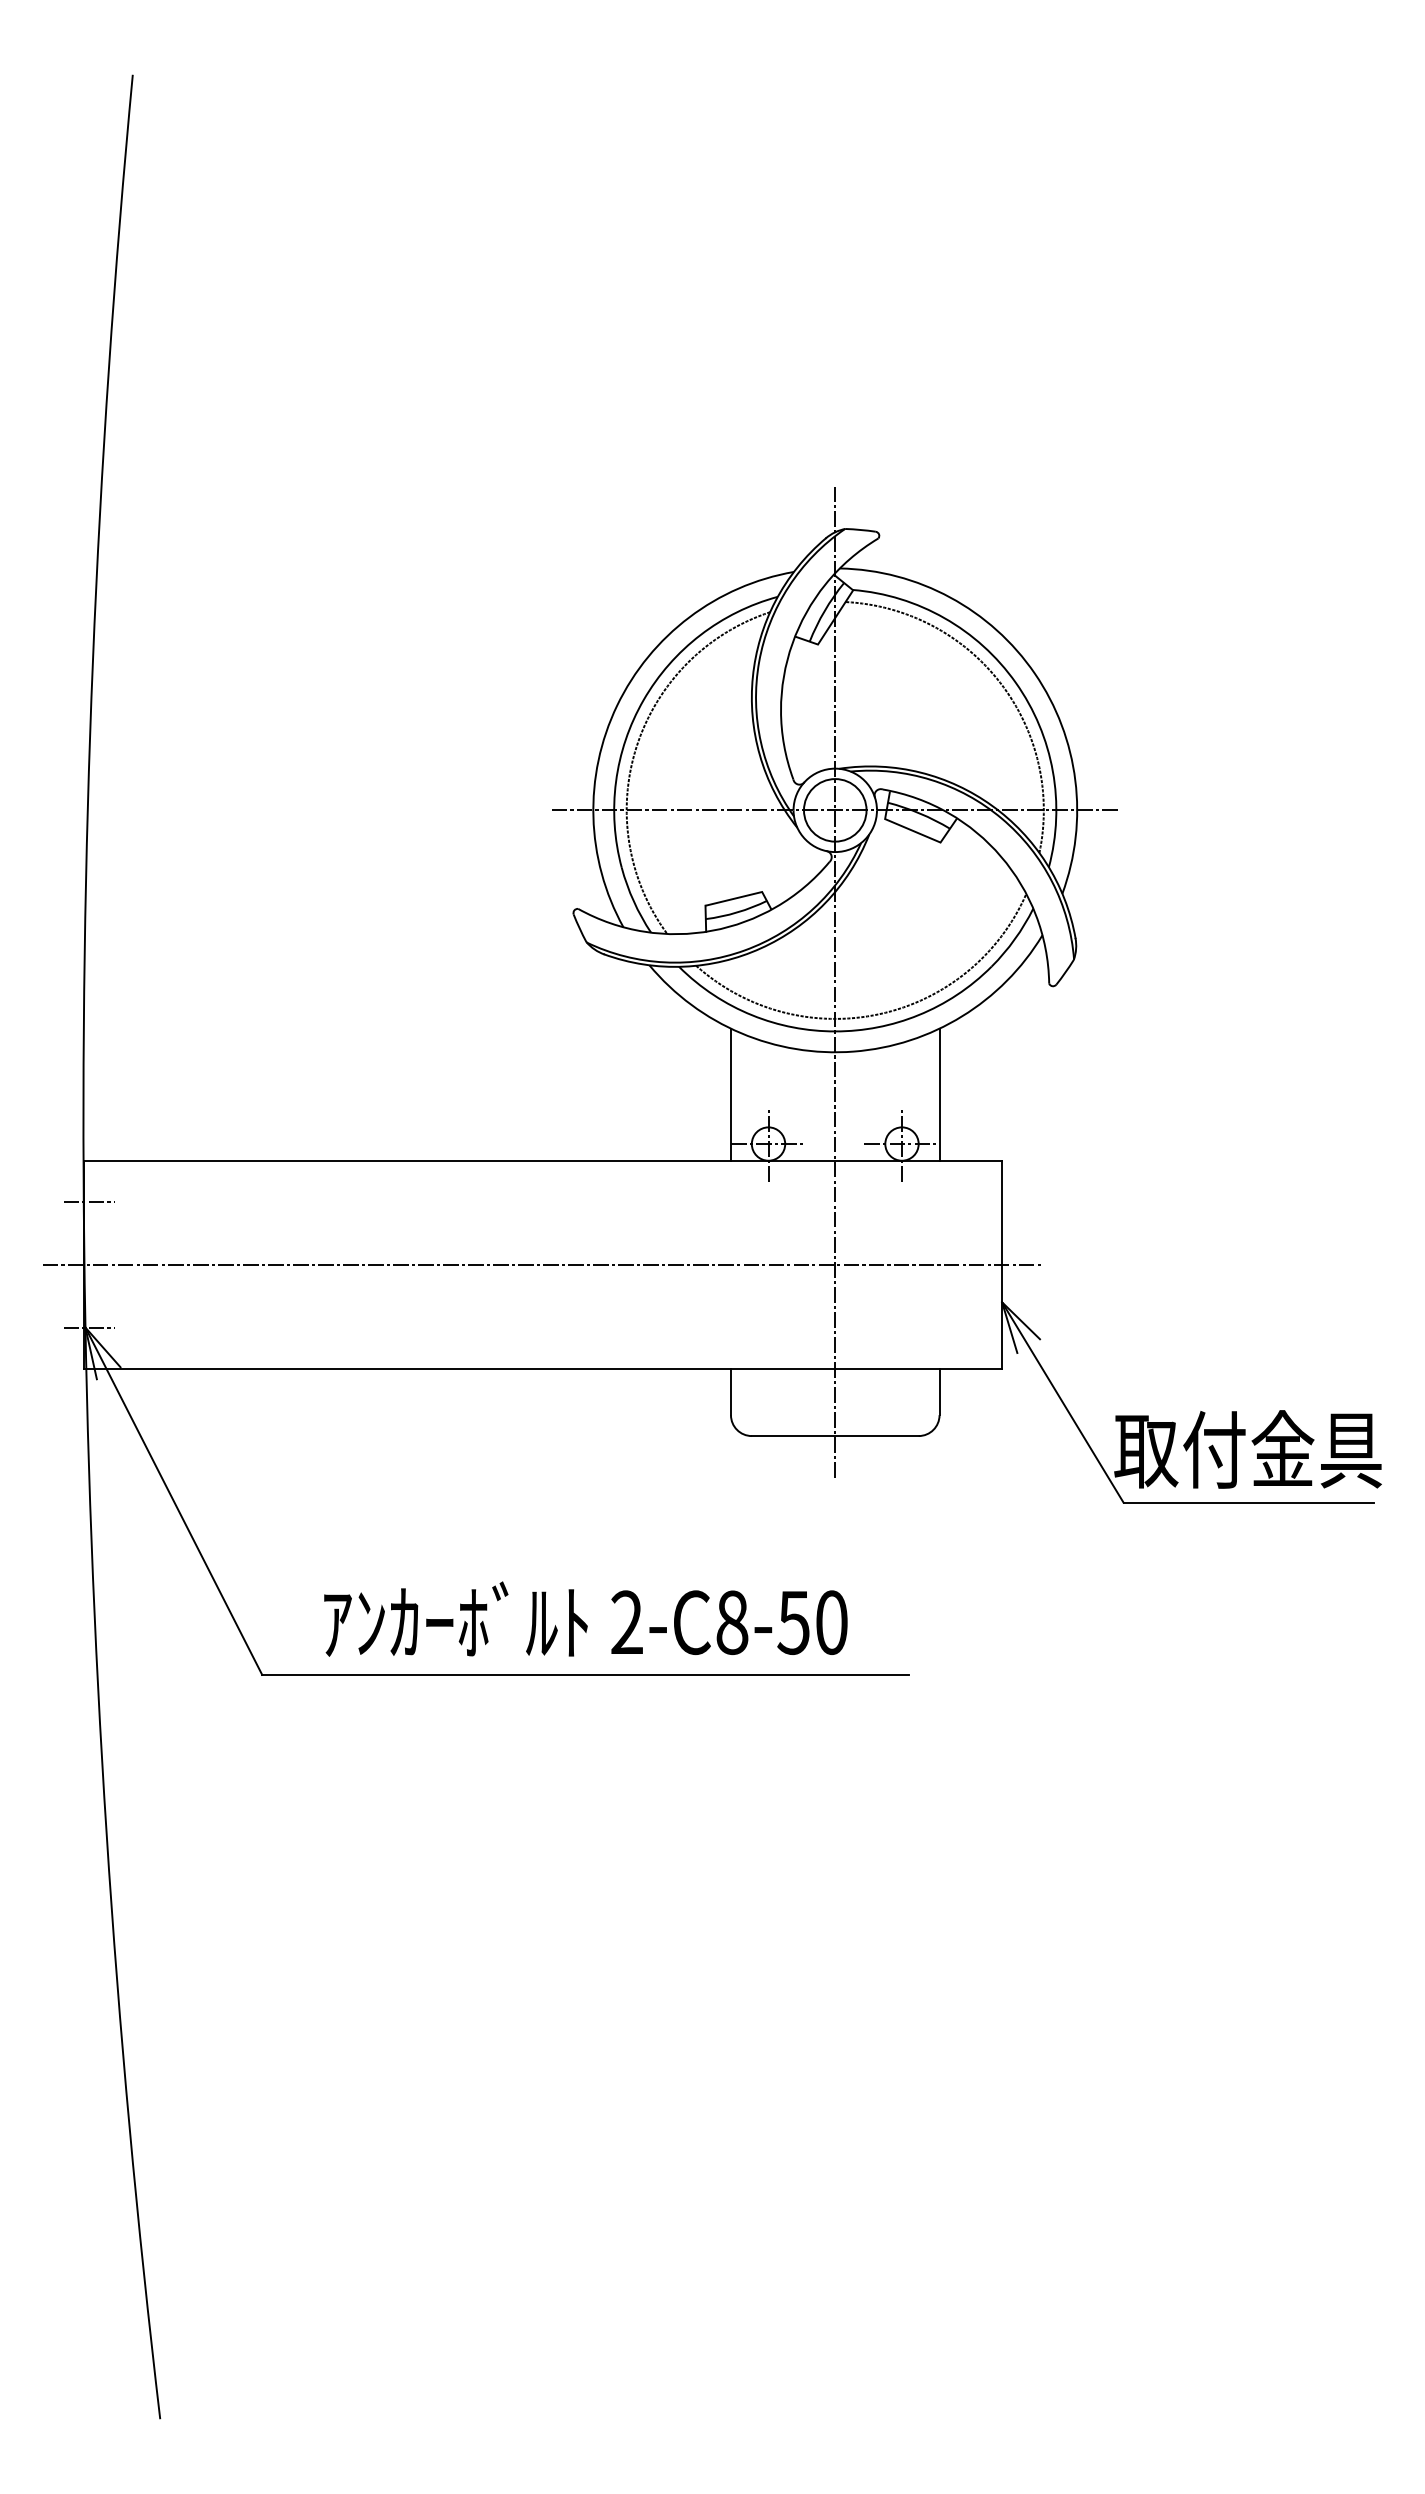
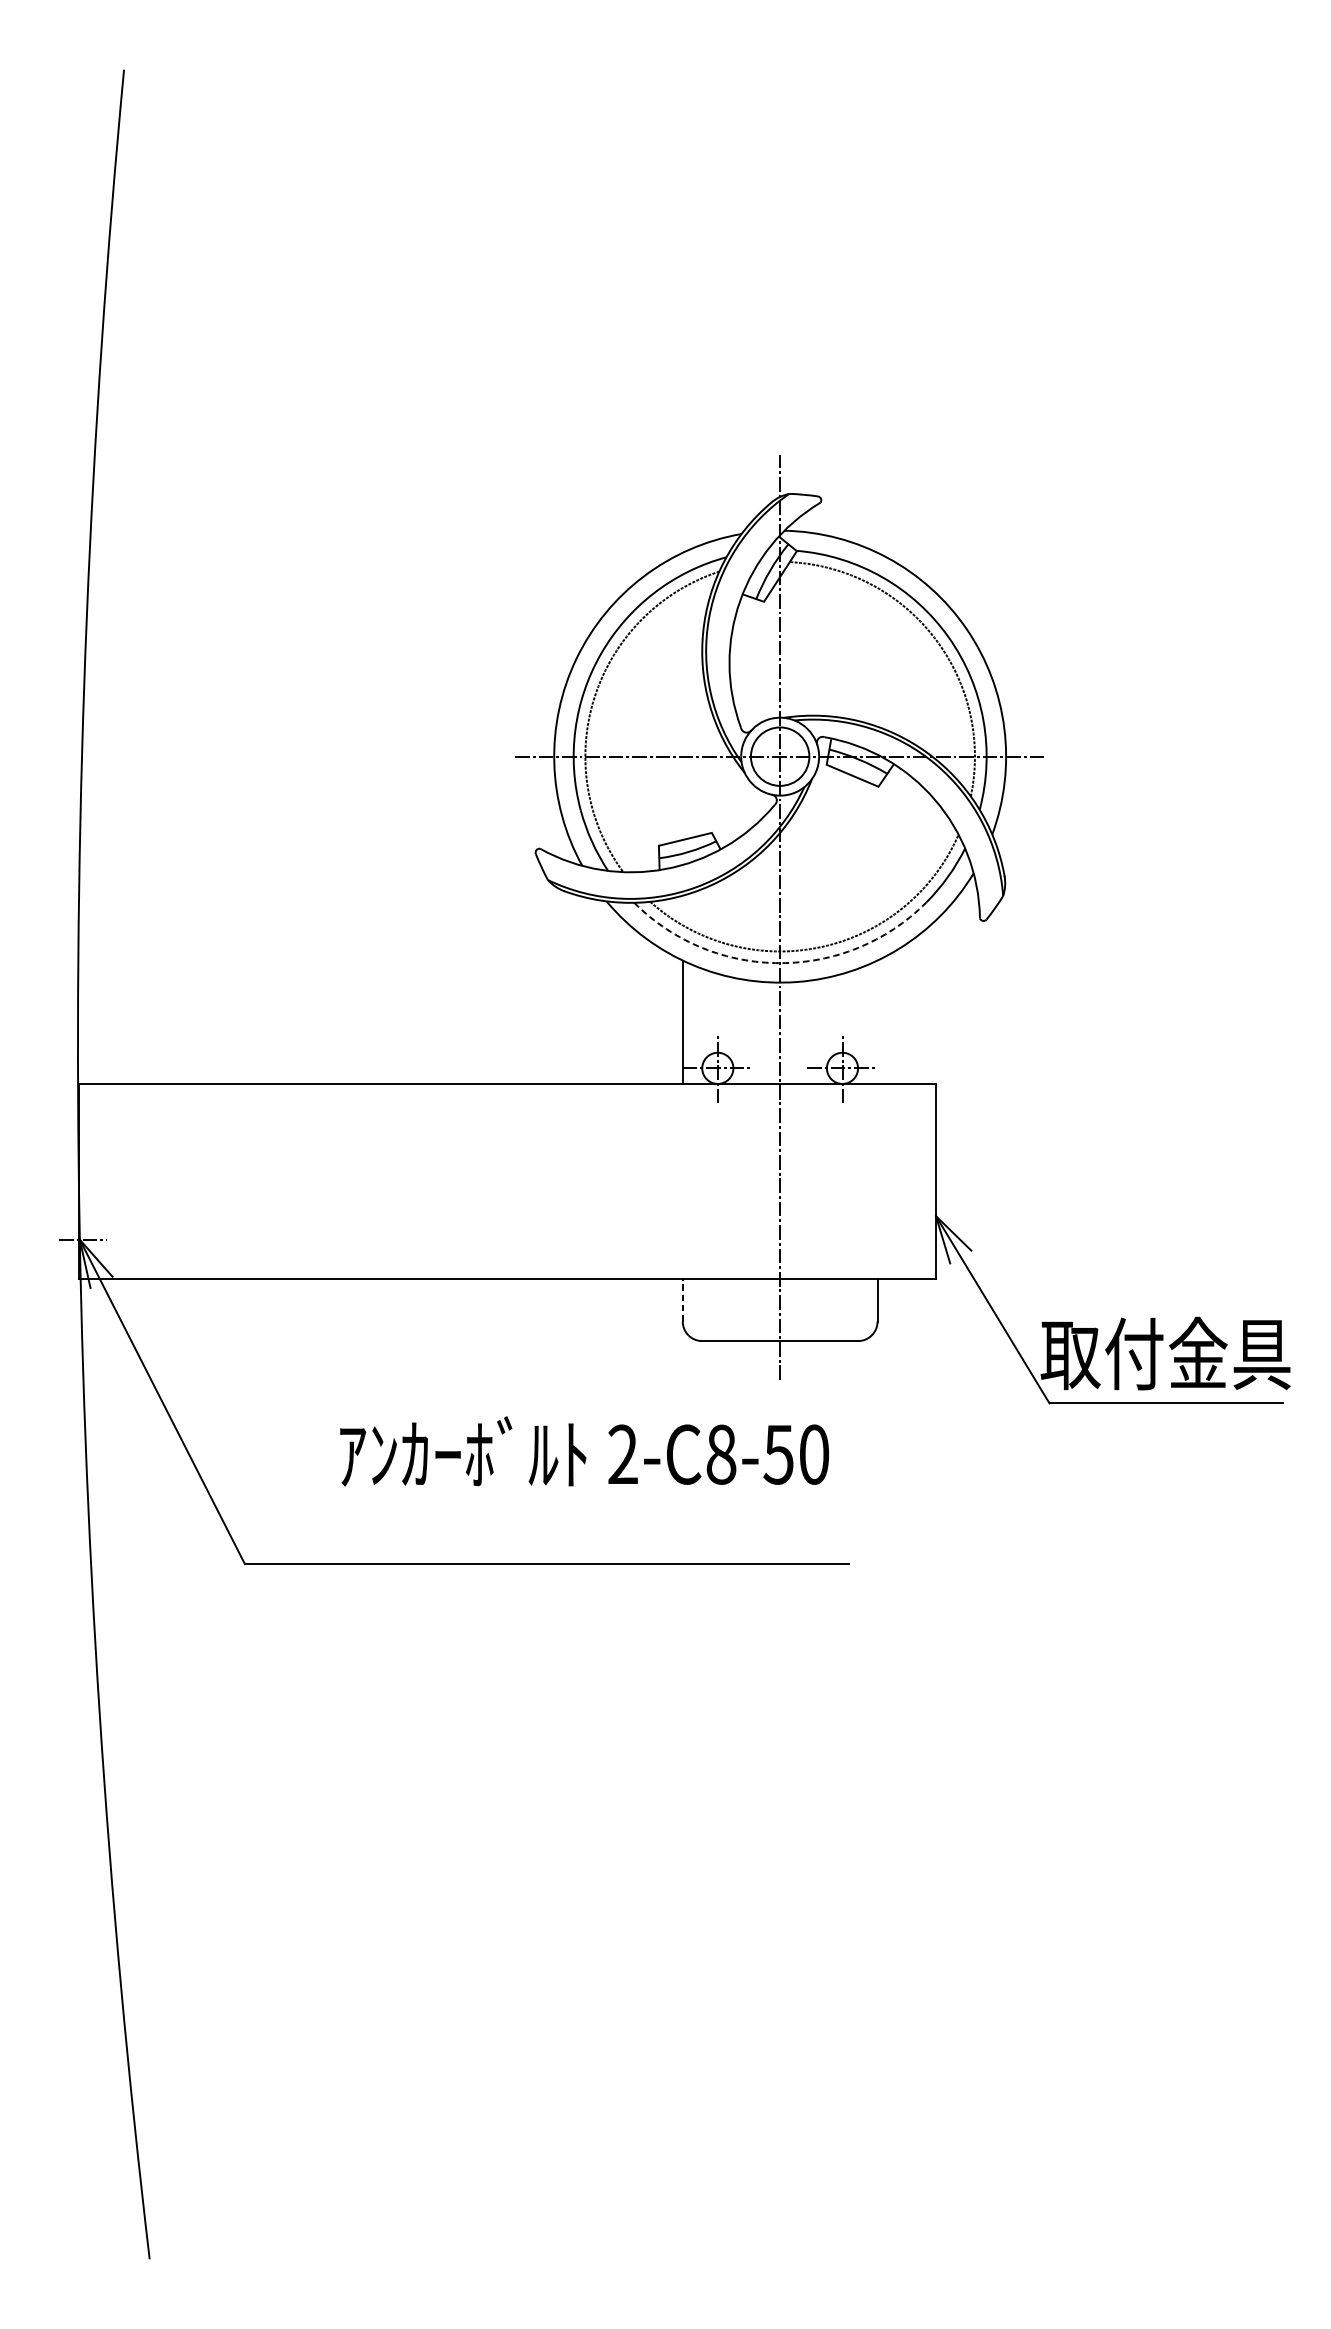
arc: (835, 1031) -> (780, 963), solid -> dashed
line: (939, 1094) -> (877, 1022), removed
line: (88, 1202) -> (82, 1122), removed
line: (542, 1265) -> (506, 1181), removed
line: (730, 1392) -> (682, 1300), solid -> dashed
text: (585, 1618) -> (584, 1450), moved

